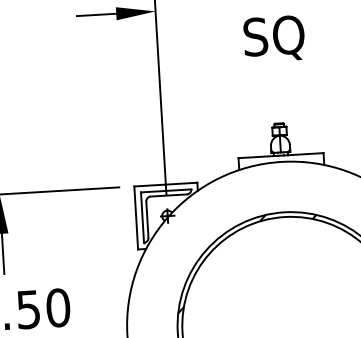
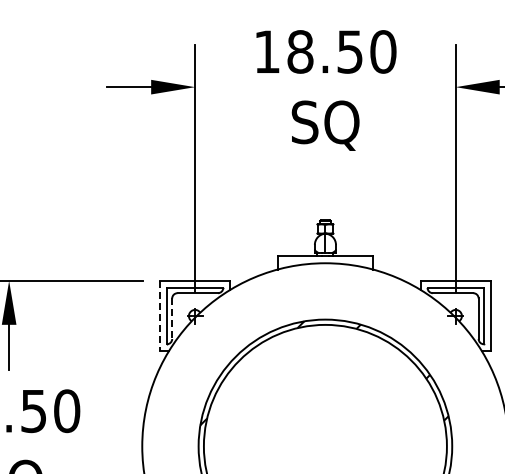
line: (135, 218) -> (159, 316), solid -> dashed
line: (147, 220) -> (172, 319), solid -> dashed

